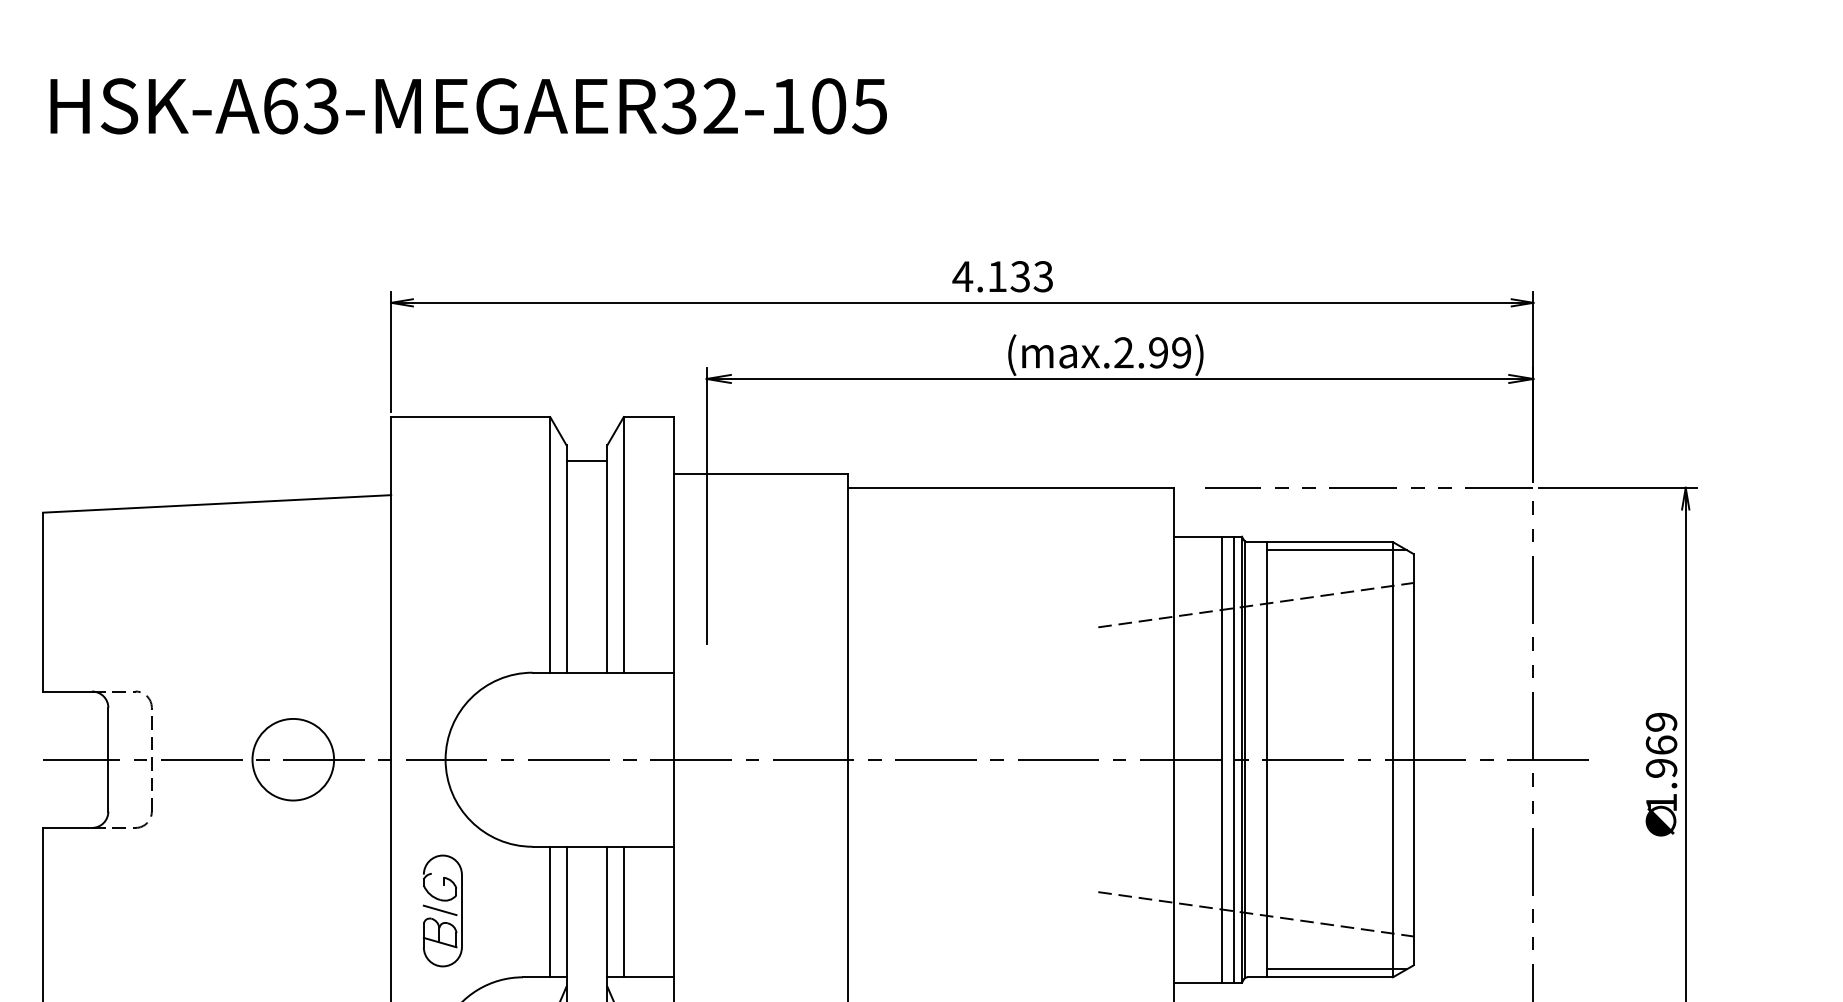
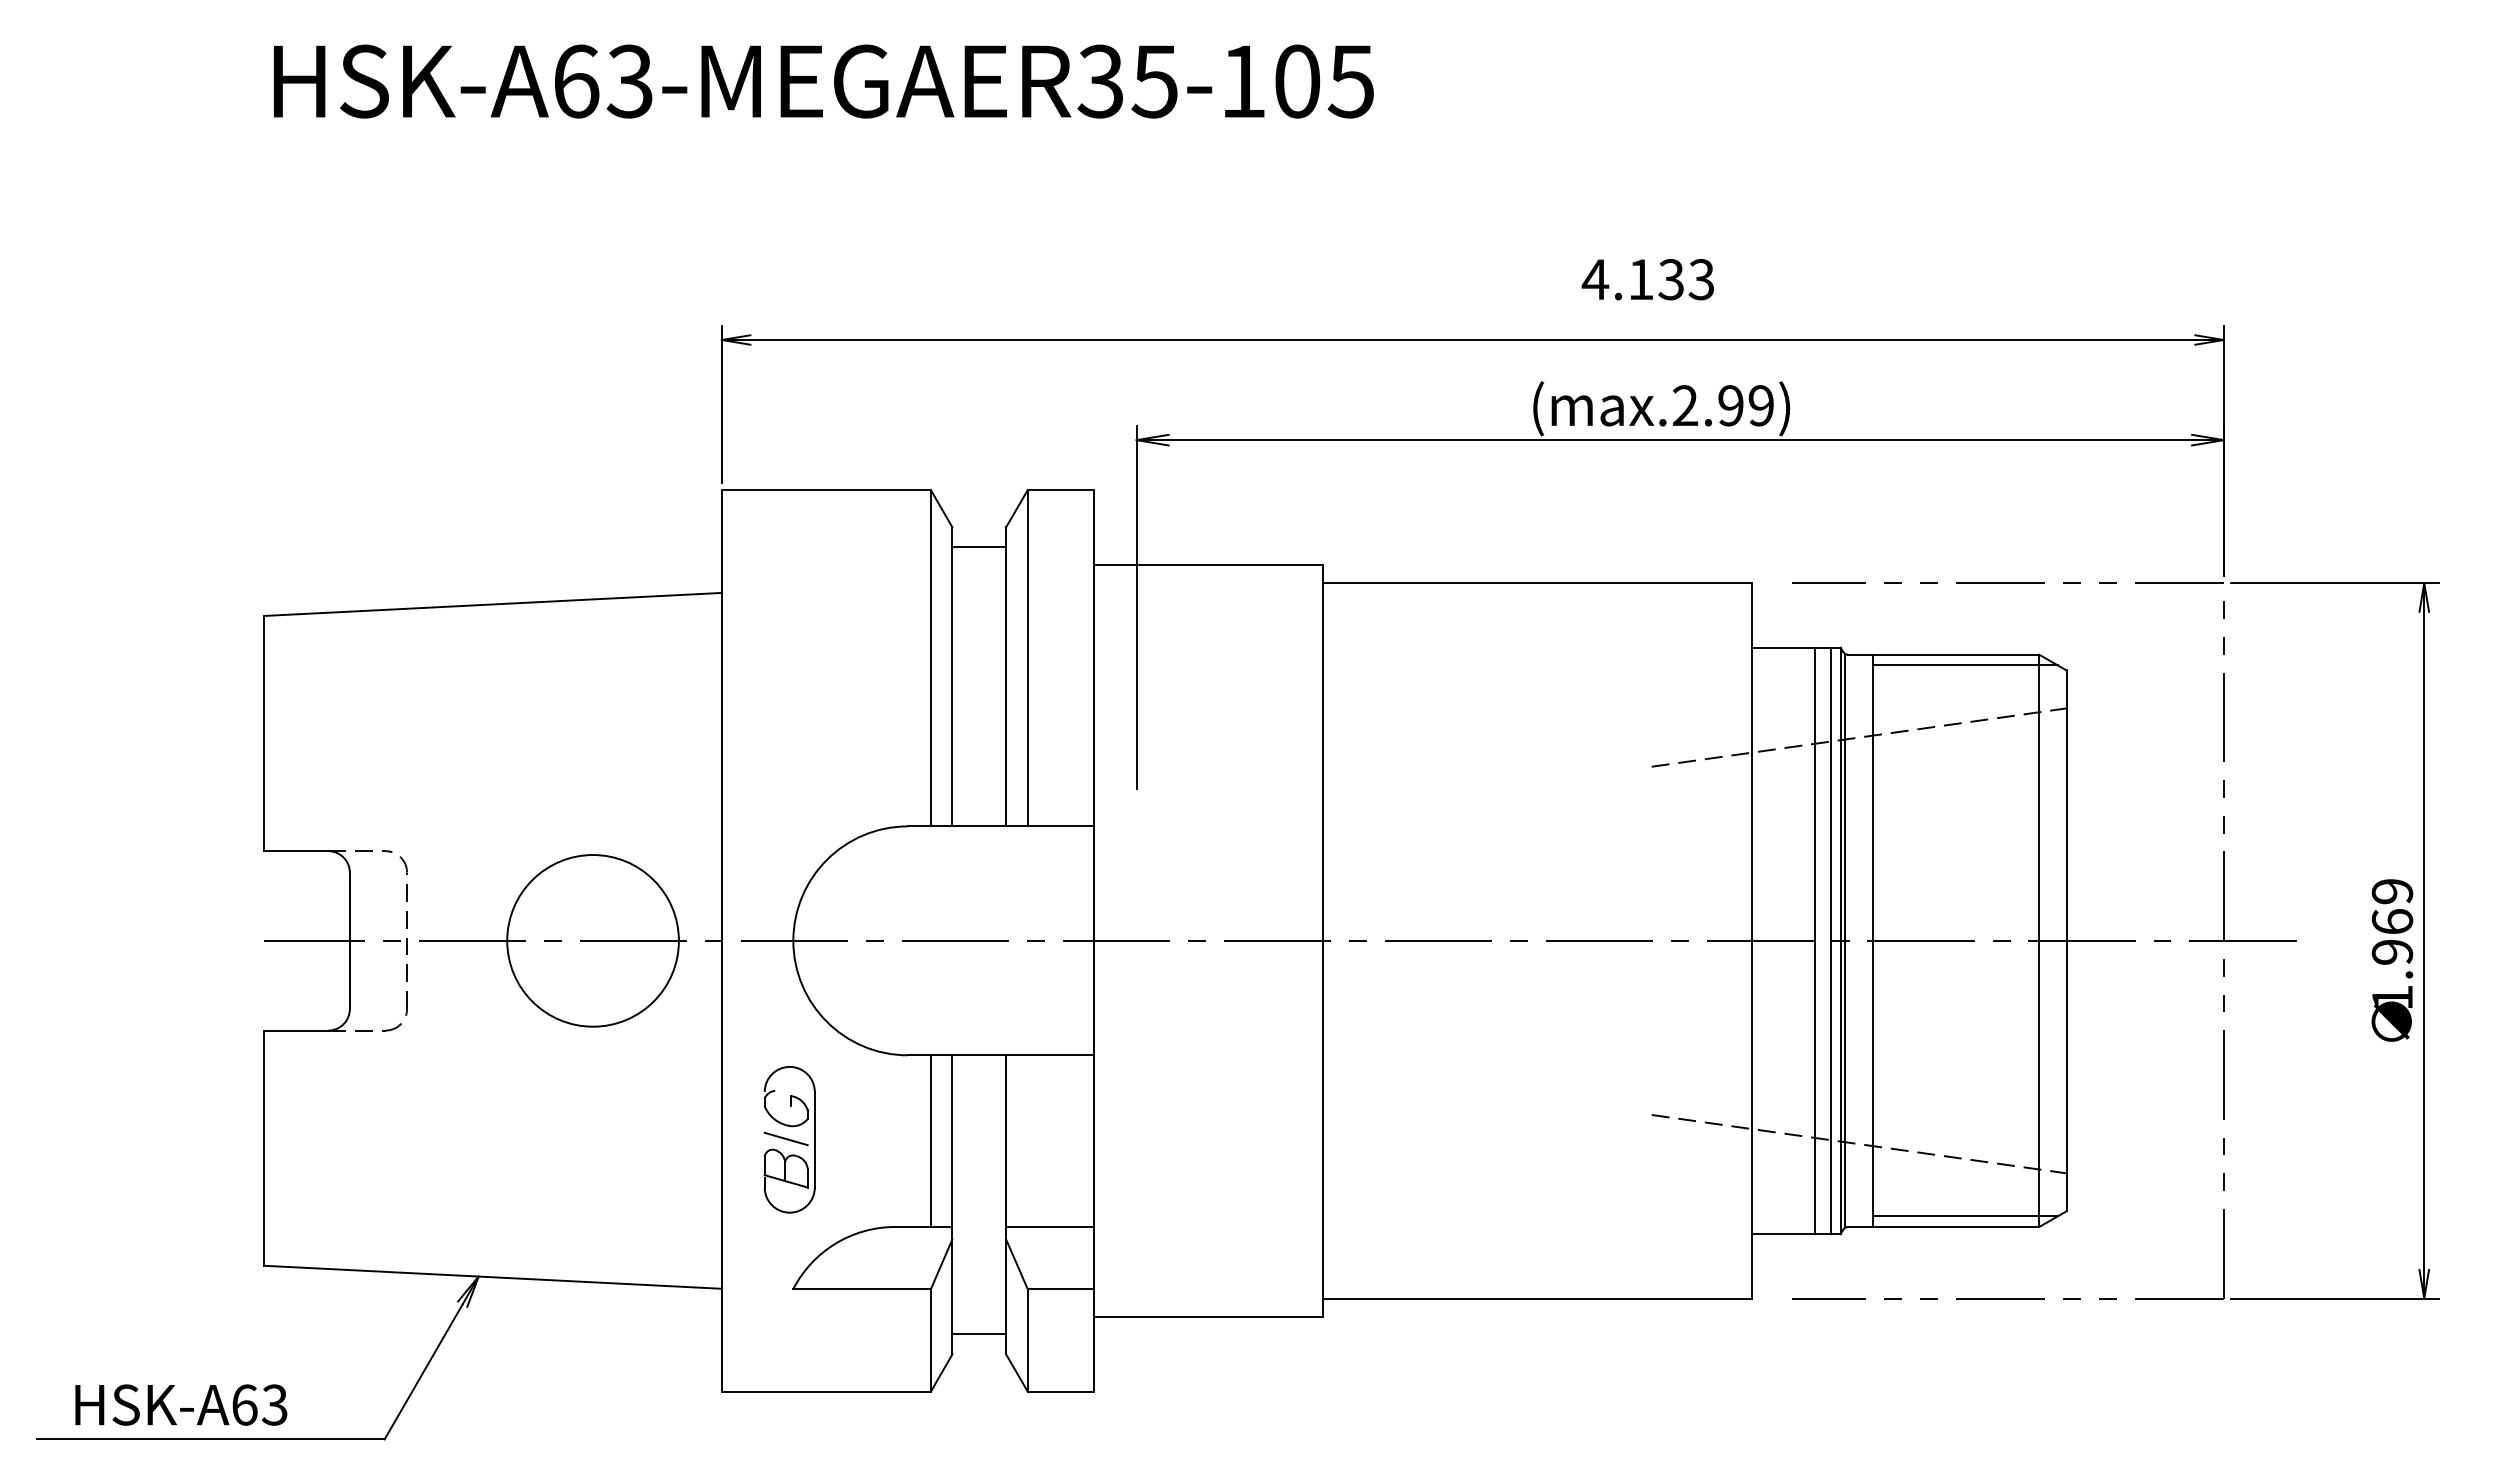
text: (720, 106) -> (1154, 81), HSK-A63-MEGAER32-105 -> HSK-A63-MEGAER35-105
text: (1002, 276) -> (1647, 279), moved
circle: (292, 759) -> (592, 940), size x1.6
line: (623, 911) -> (1027, 1140), removed

